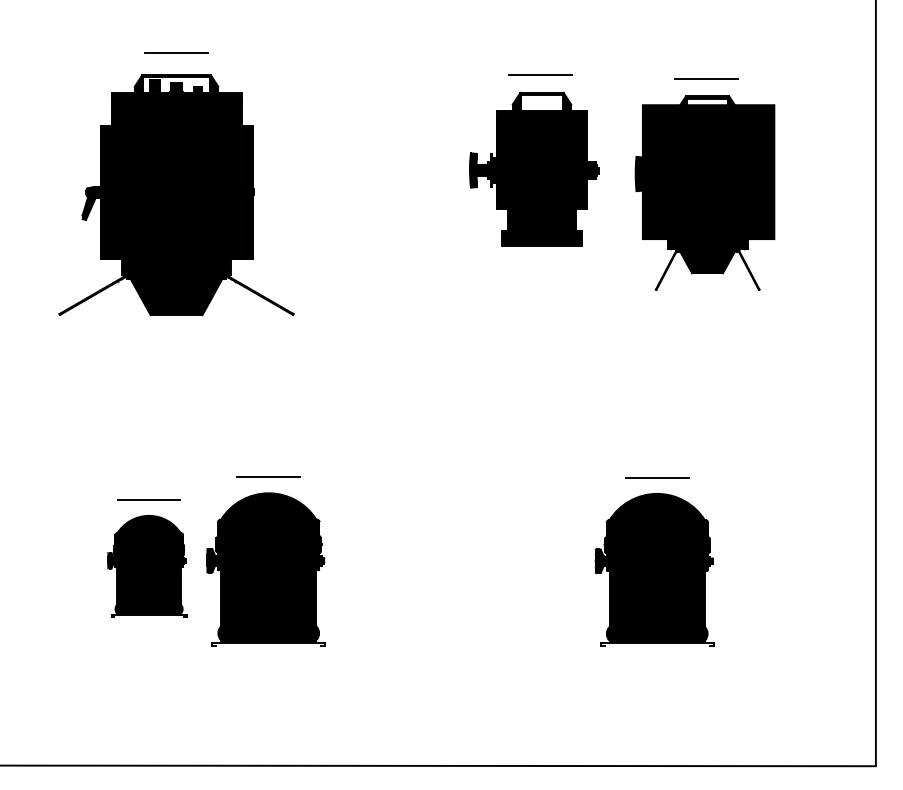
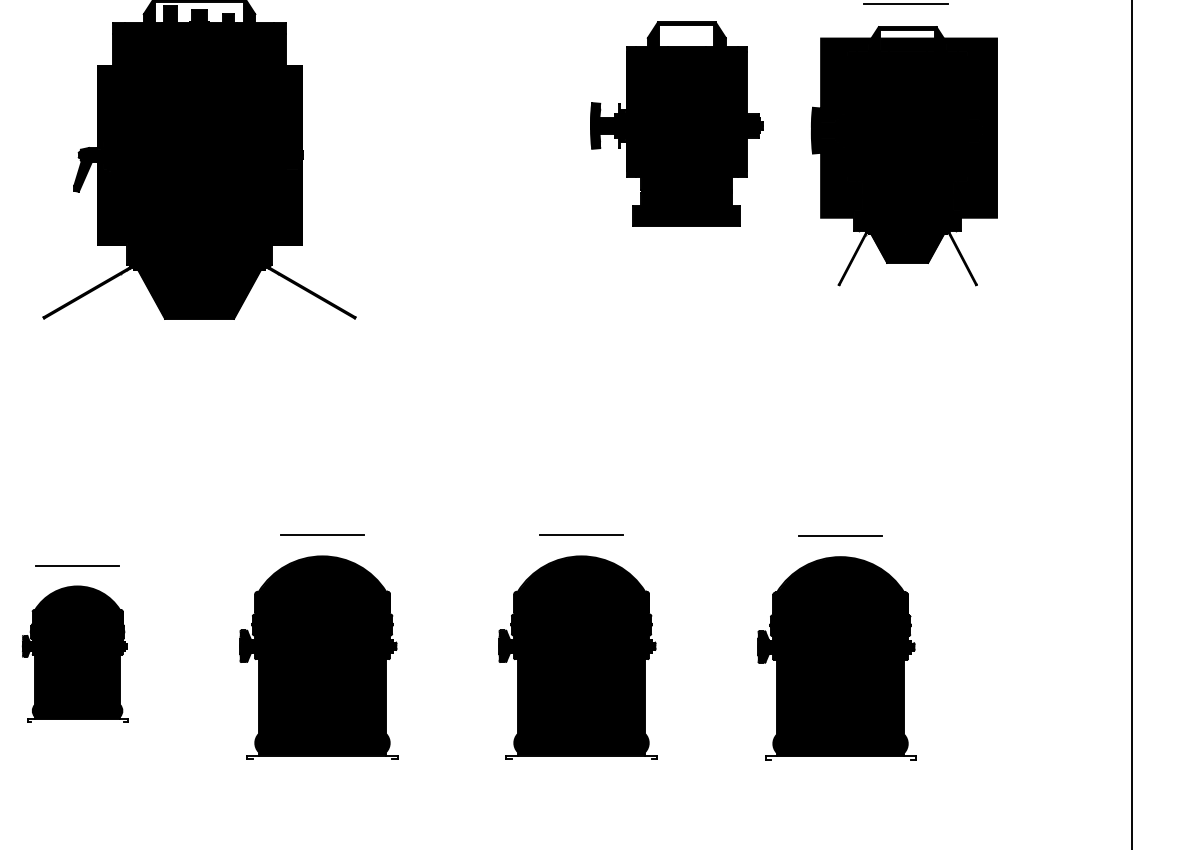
part: (147, 558) -> (75, 643), moved
part: (459, 561) -> (576, 647), added

